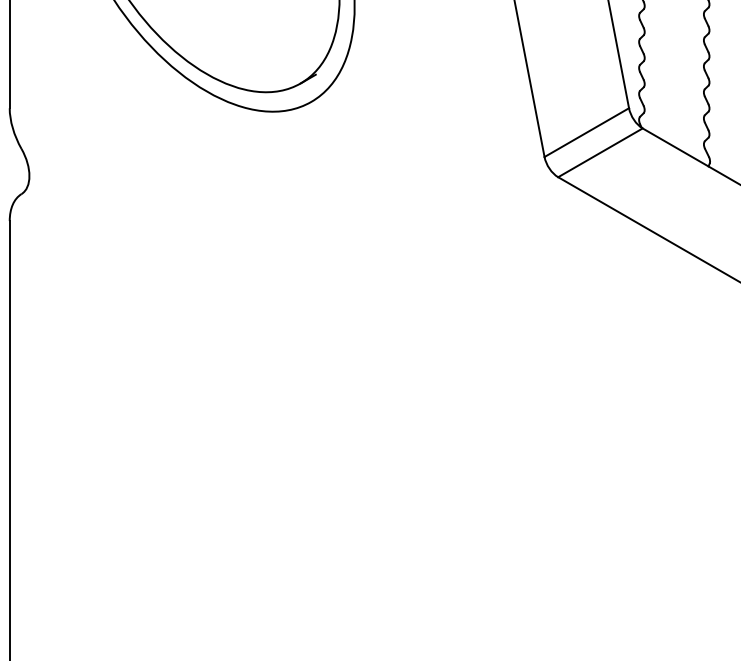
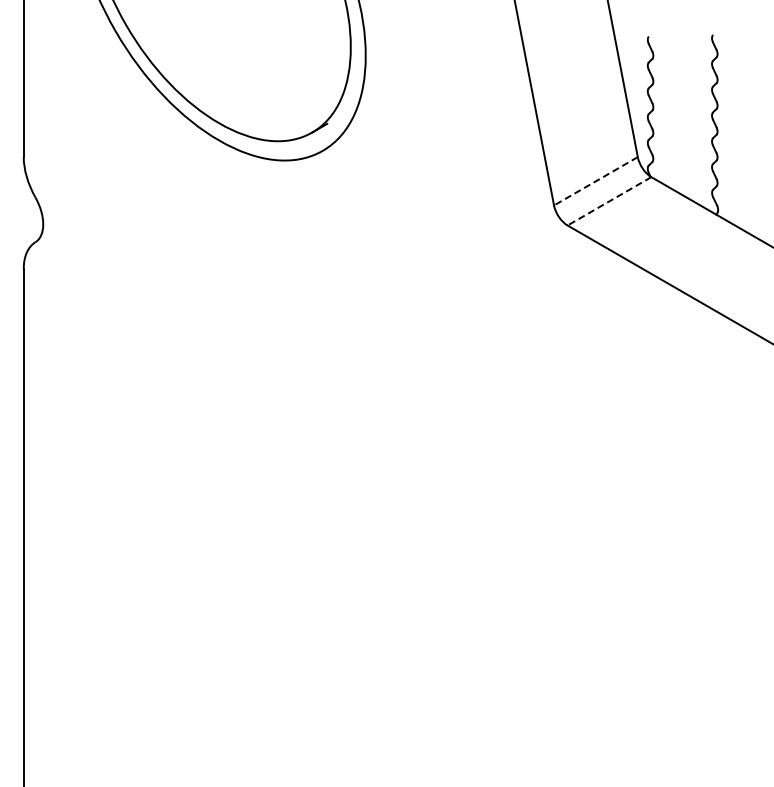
line: (586, 132) -> (595, 181), solid -> dashed
line: (600, 153) -> (609, 201), solid -> dashed

